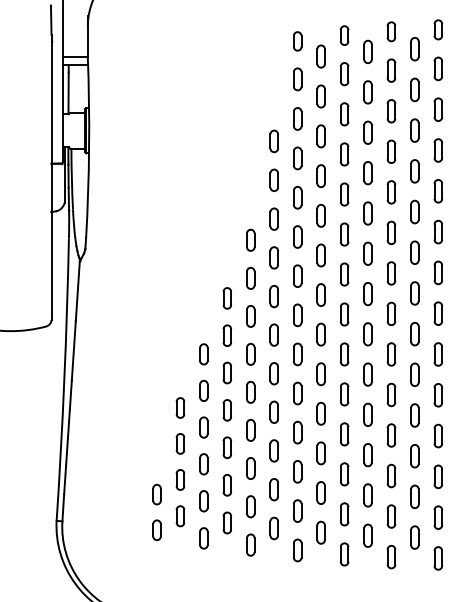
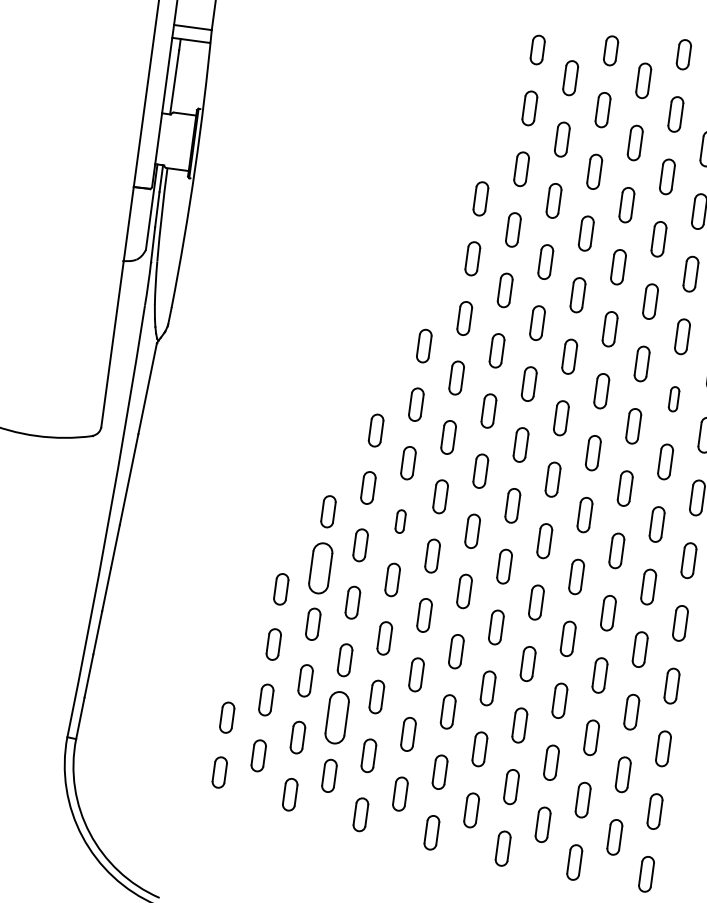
part: (414, 252) -> (673, 398), size x0.7
part: (250, 354) -> (400, 521), size x0.7
part: (203, 390) -> (320, 567), size x1.6
part: (227, 485) -> (337, 718), size x1.6

